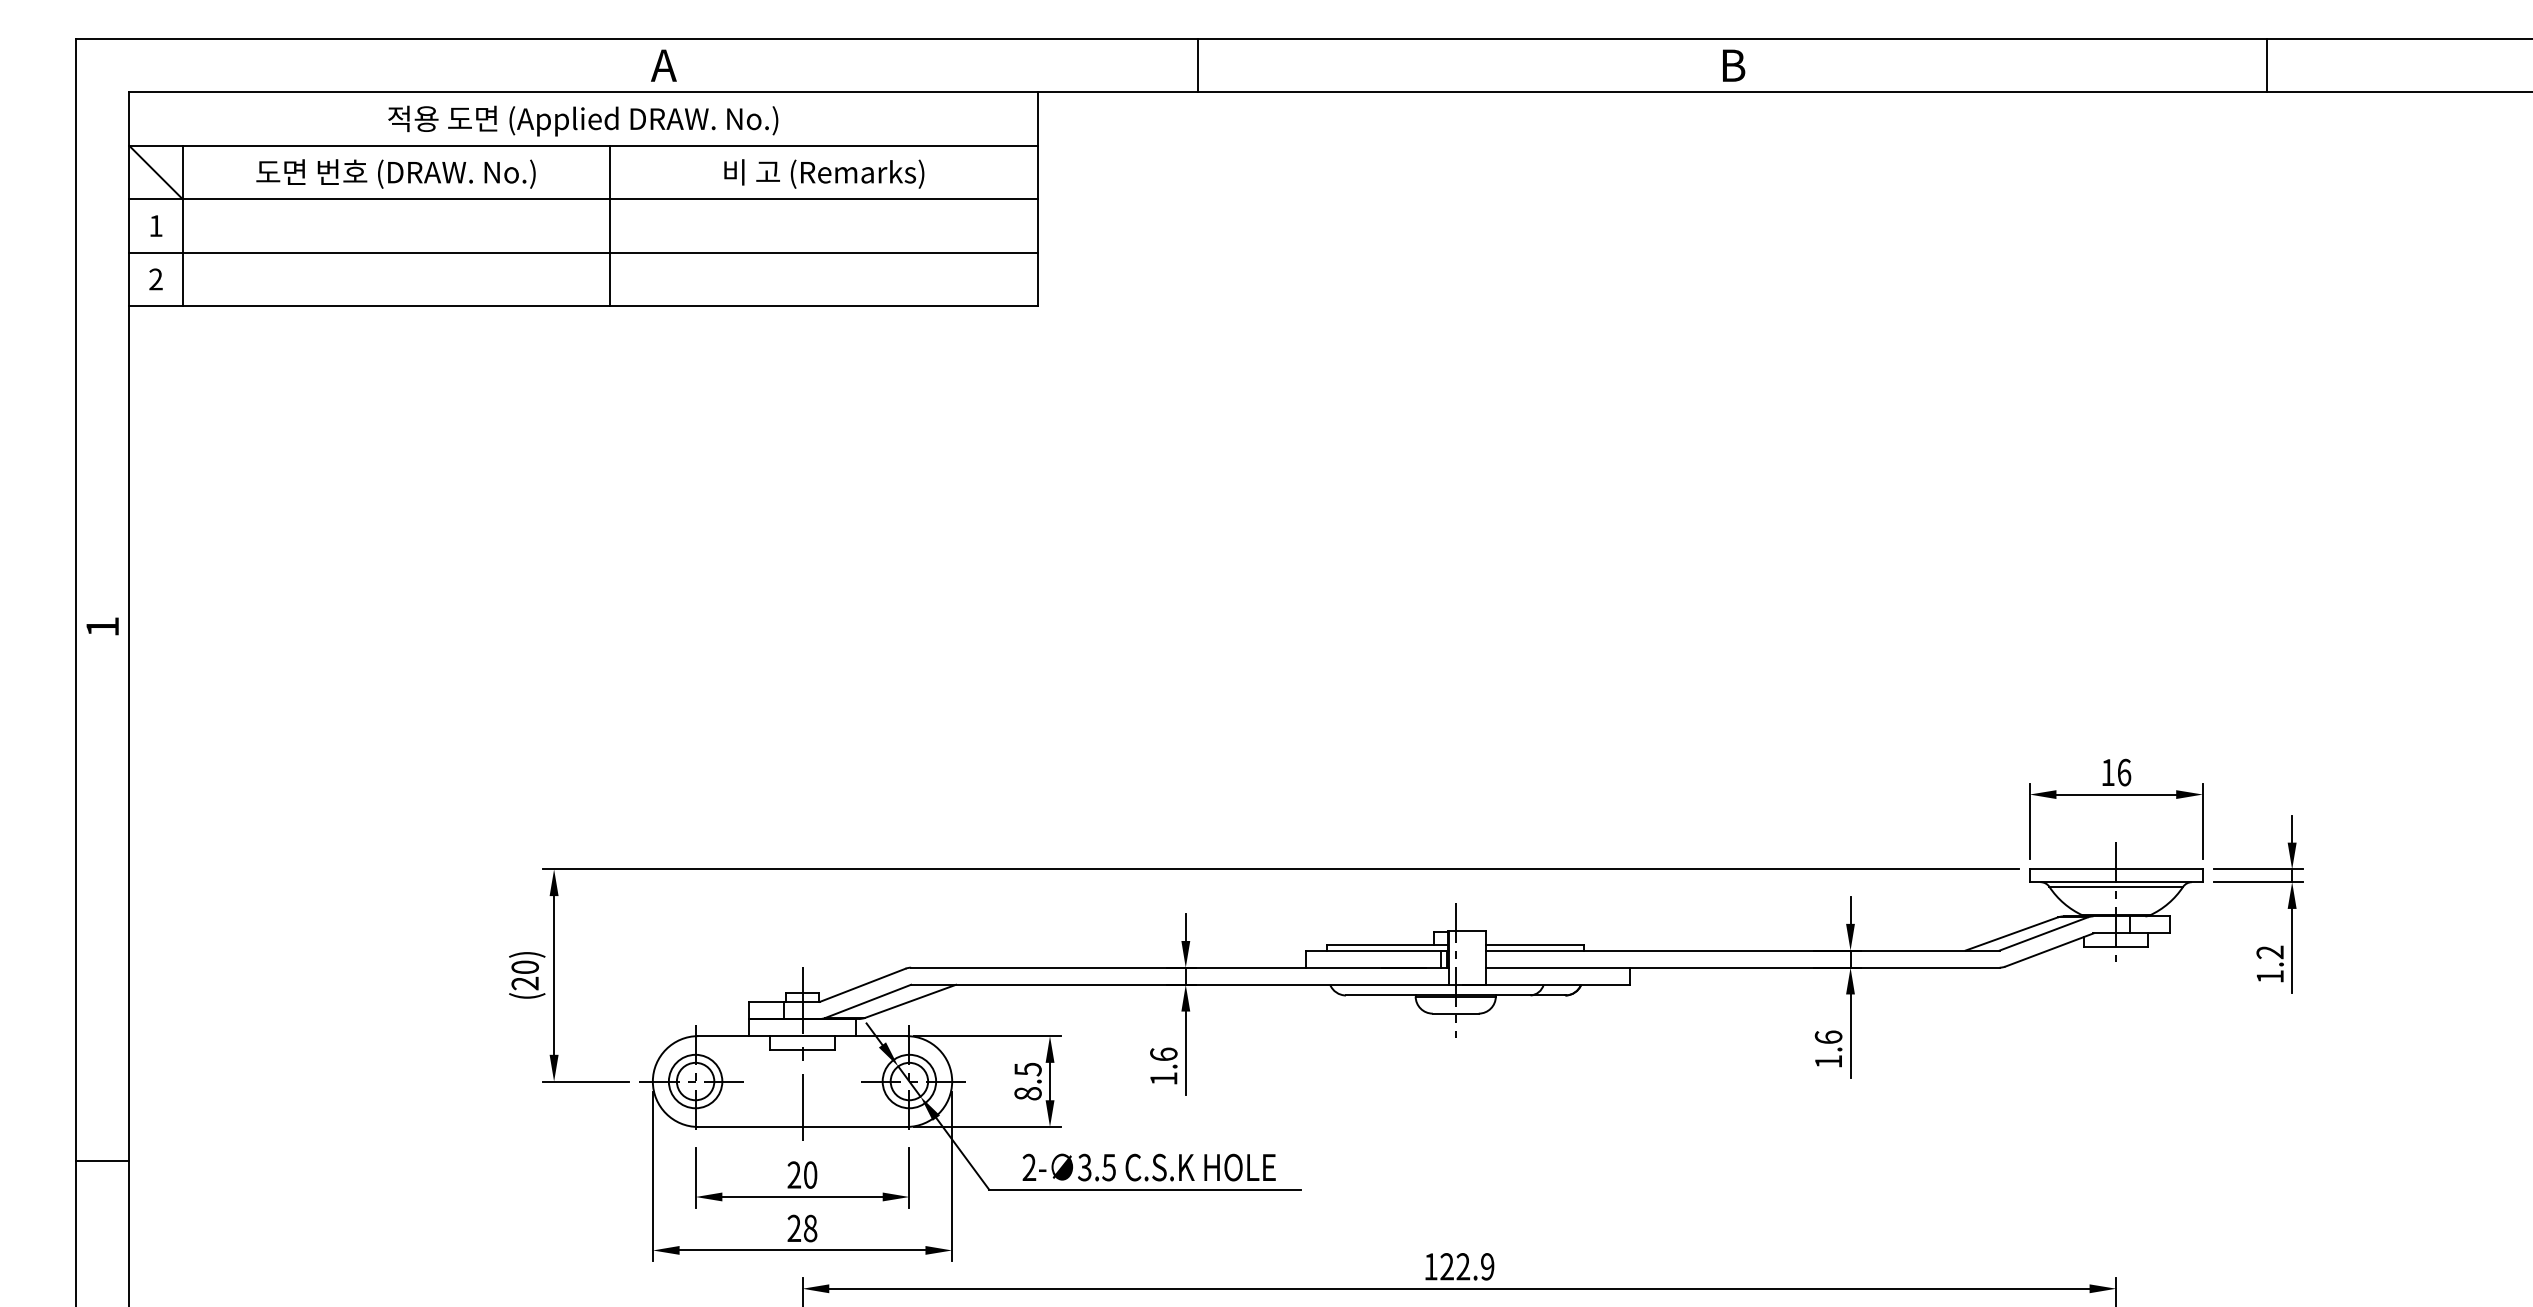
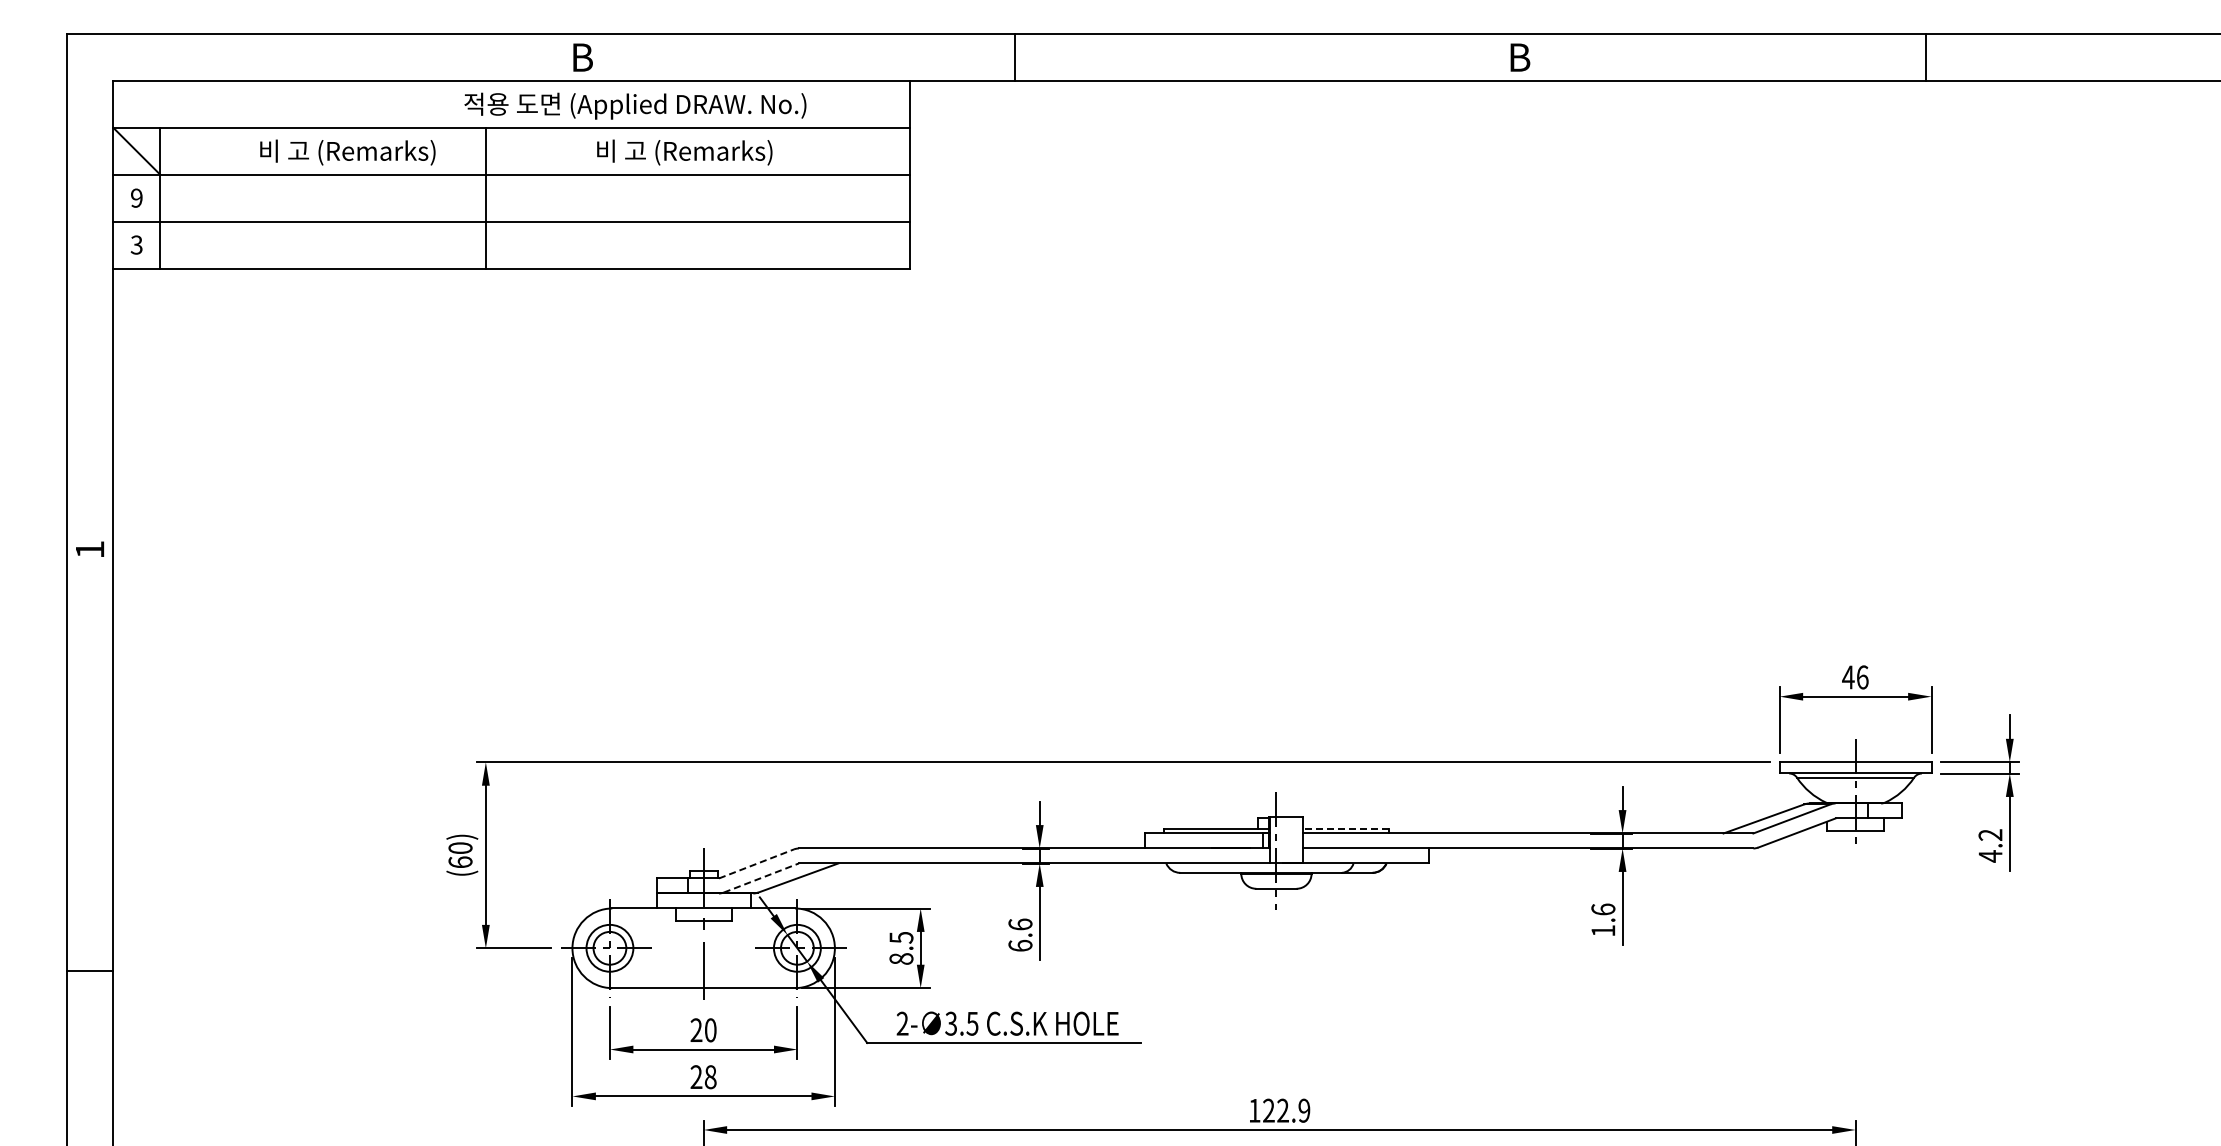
text: (663, 65) -> (581, 57), A -> B
line: (1198, 65) -> (1014, 57), moved
line: (2267, 65) -> (1926, 57), moved
text: (583, 120) -> (635, 105), moved
text: (395, 173) -> (346, 152), 도면 번호 (DRAW. No.) -> 비 고 (Remarks)
text: (823, 173) -> (684, 152), moved
text: (155, 225) -> (136, 197), 1 -> 9
line: (610, 225) -> (486, 197), moved
text: (155, 279) -> (136, 245), 2 -> 3
text: (2108, 772) -> (1848, 677), 16 -> 46
line: (1534, 944) -> (1345, 828), solid -> dashed
text: (2270, 976) -> (1990, 856), 1.2 -> 4.2
text: (525, 983) -> (460, 862), (20) -> (60)
line: (862, 984) -> (756, 863), solid -> dashed
line: (868, 1000) -> (761, 877), solid -> dashed
text: (1163, 1078) -> (1020, 945), 1.6 -> 6.6
line: (102, 1161) -> (89, 971), moved

